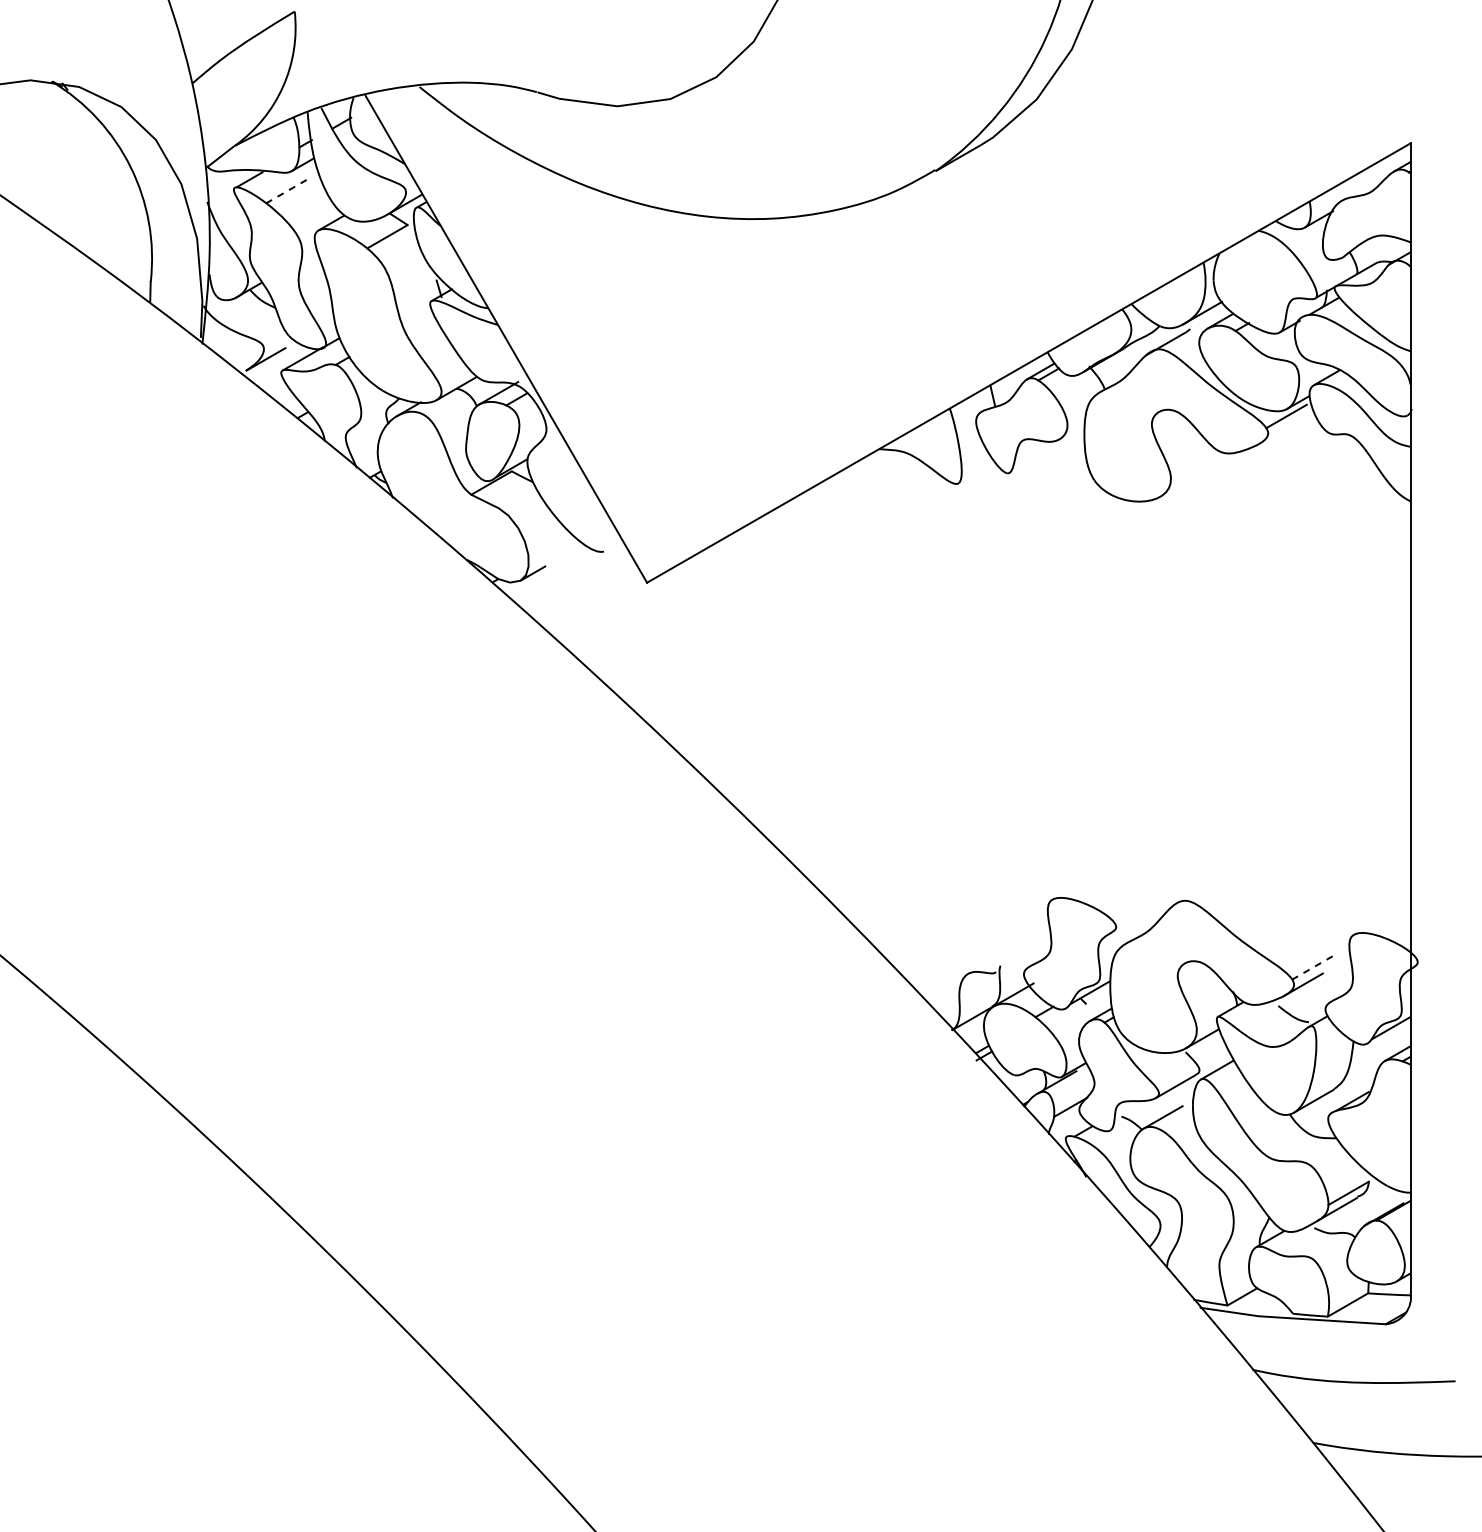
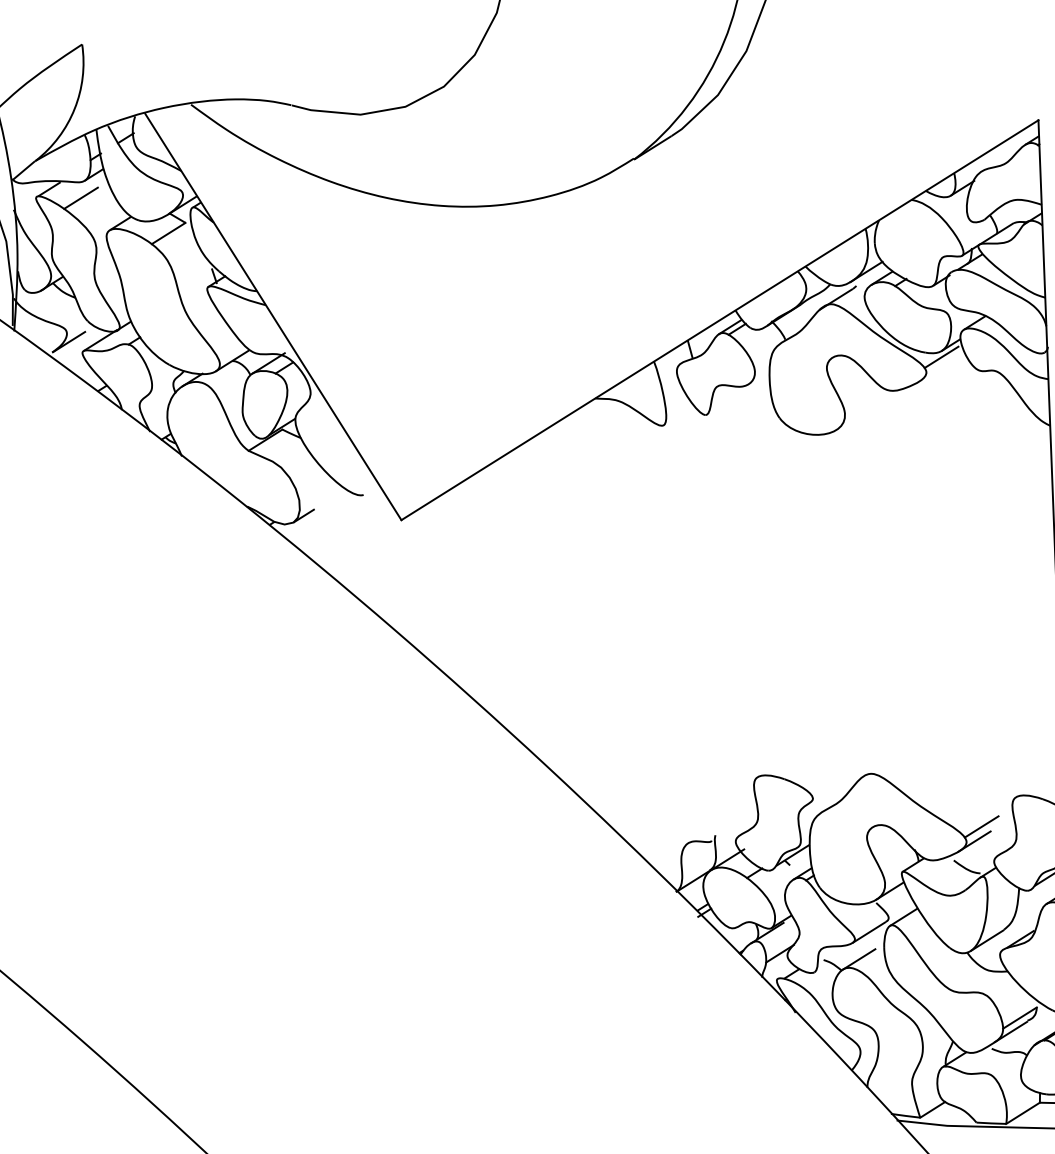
line: (286, 191) -> (81, 198), dashed -> solid
line: (1312, 968) -> (981, 827), dashed -> solid

